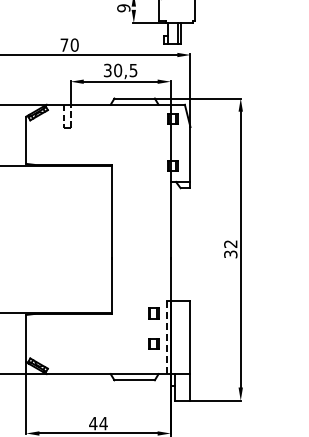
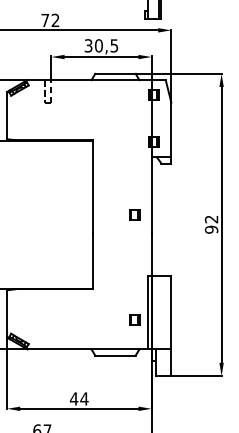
text: (74, 44) -> (55, 19), 70 -> 72
text: (230, 254) -> (211, 229), 32 -> 92
part: (153, 313) -> (134, 214), moved
line: (166, 337) -> (147, 312), dashed -> solid

